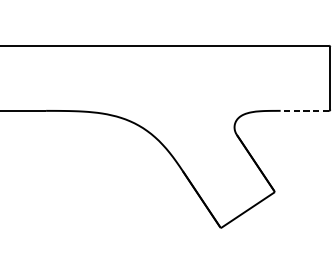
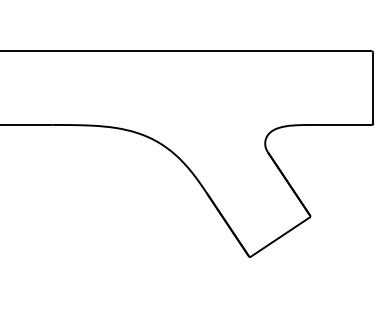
line: (304, 110) -> (344, 124), dashed -> solid

